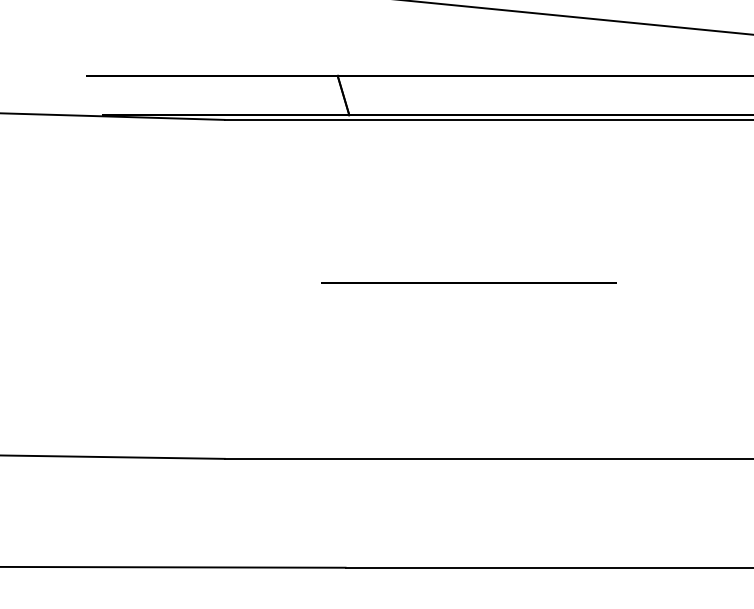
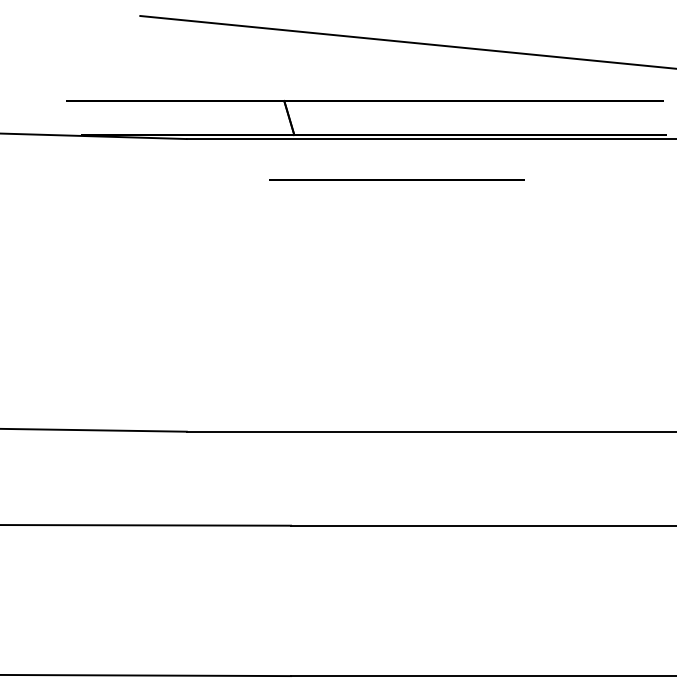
line: (467, 282) -> (396, 179), moved

